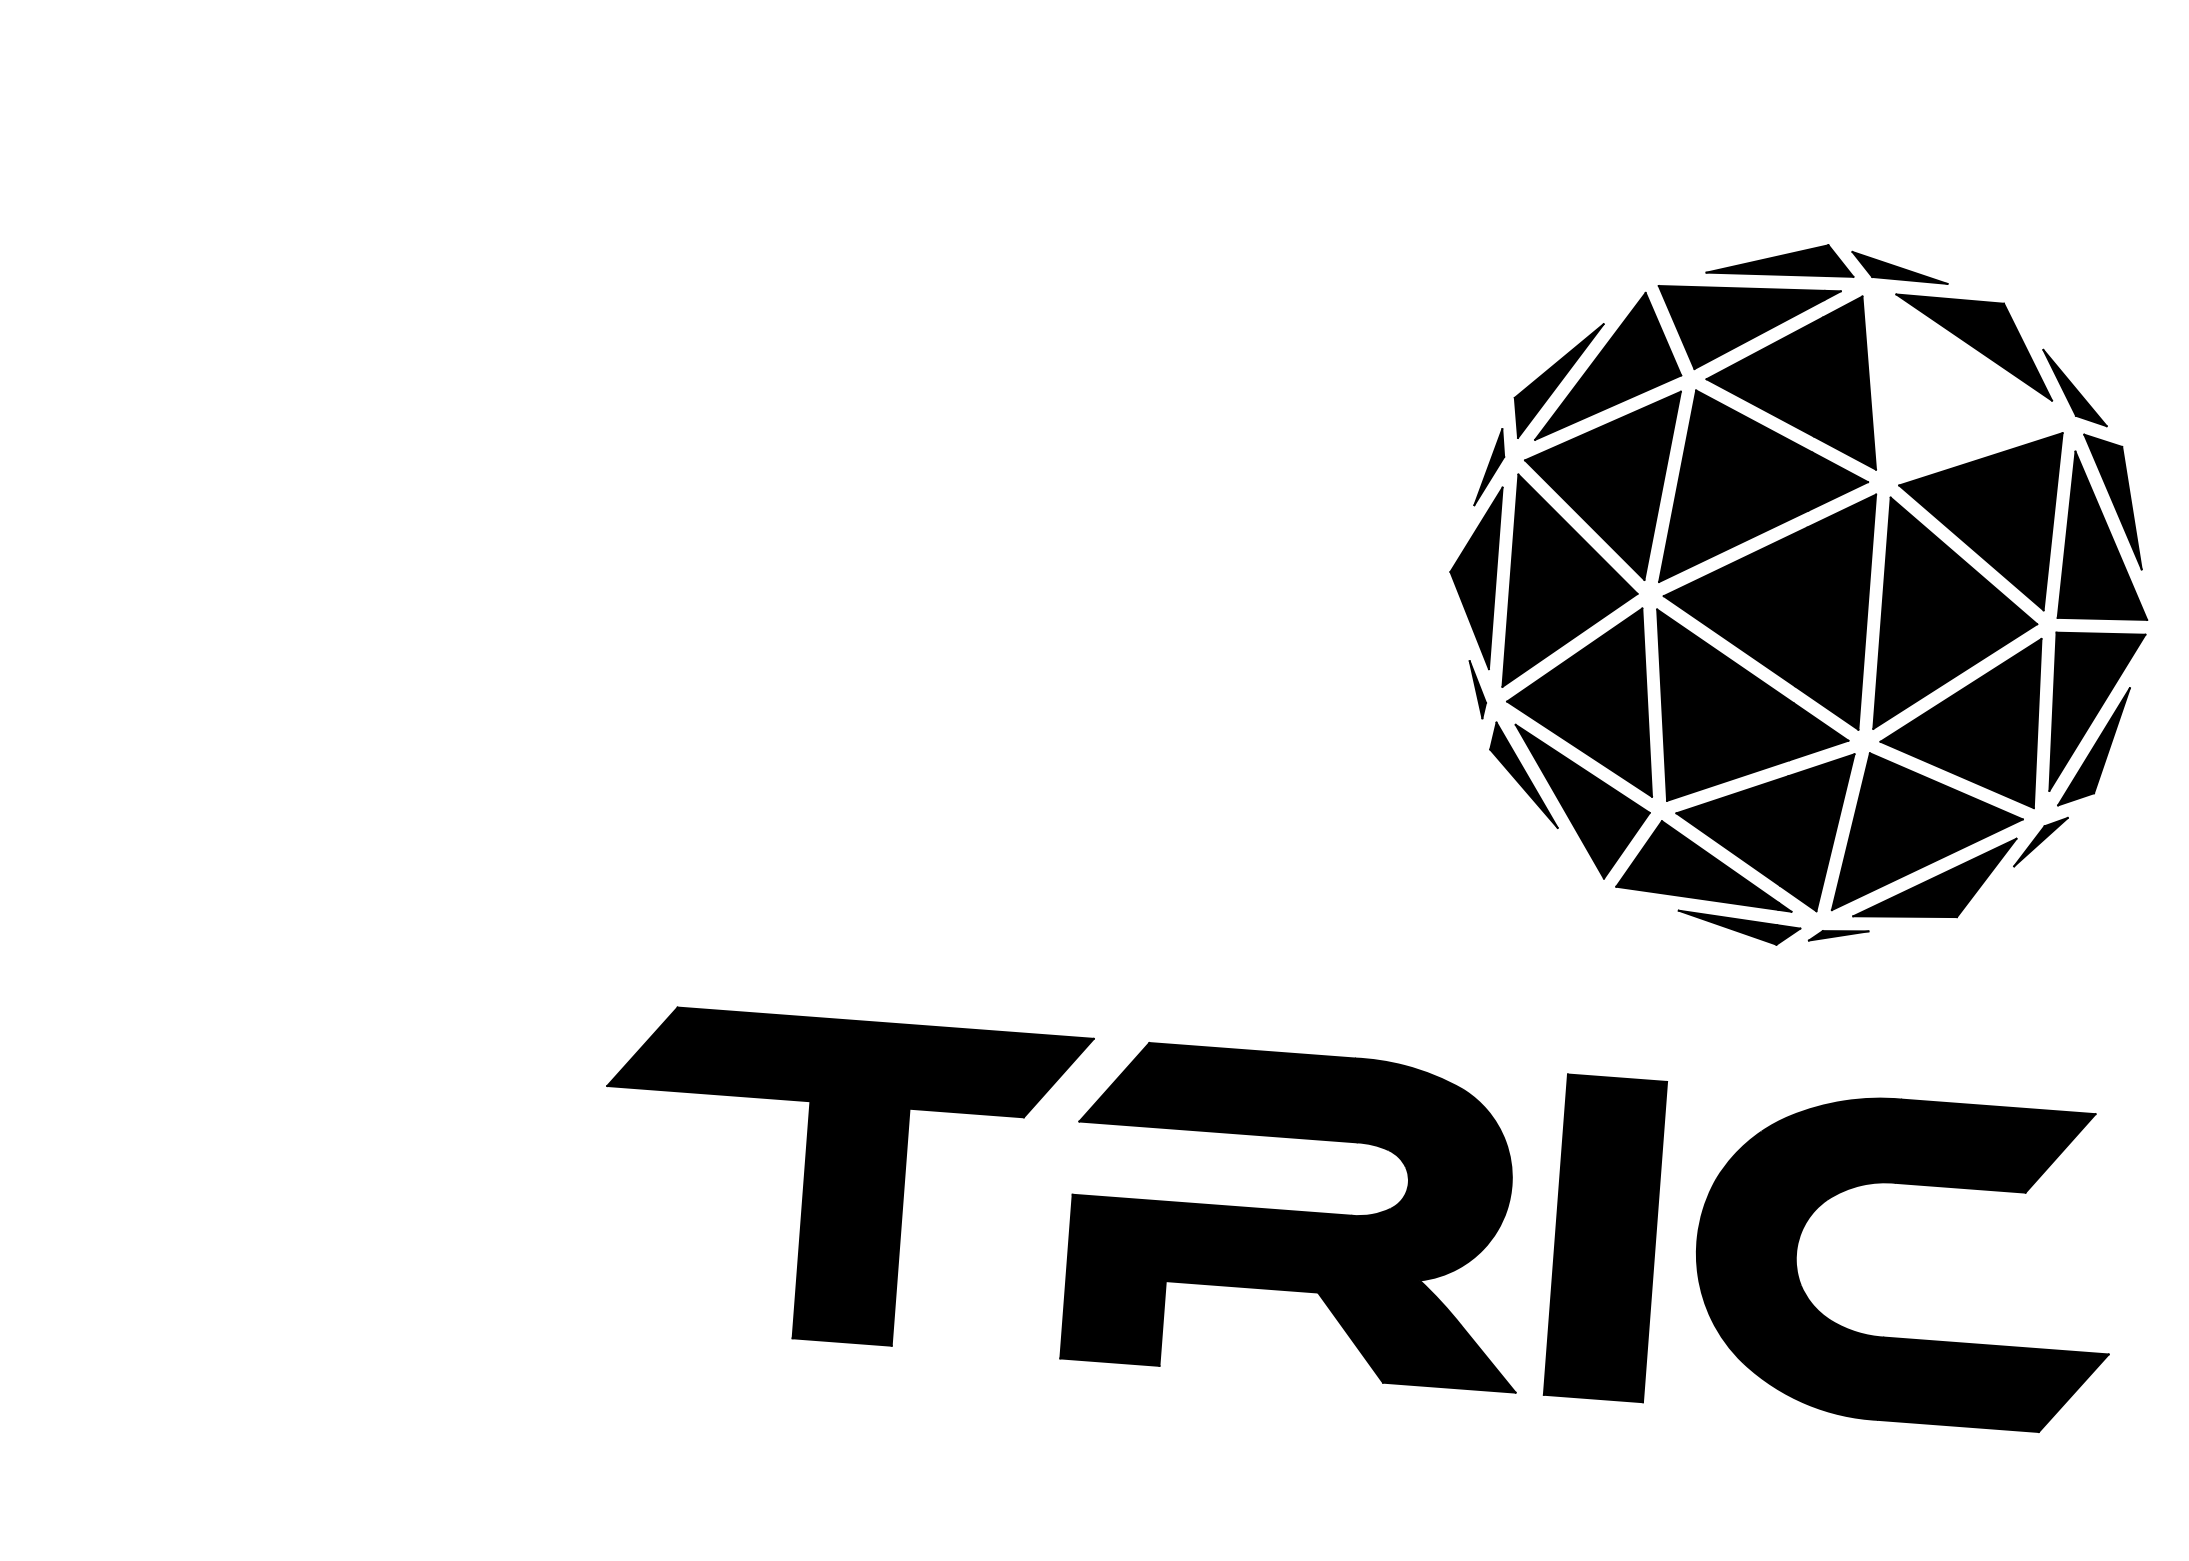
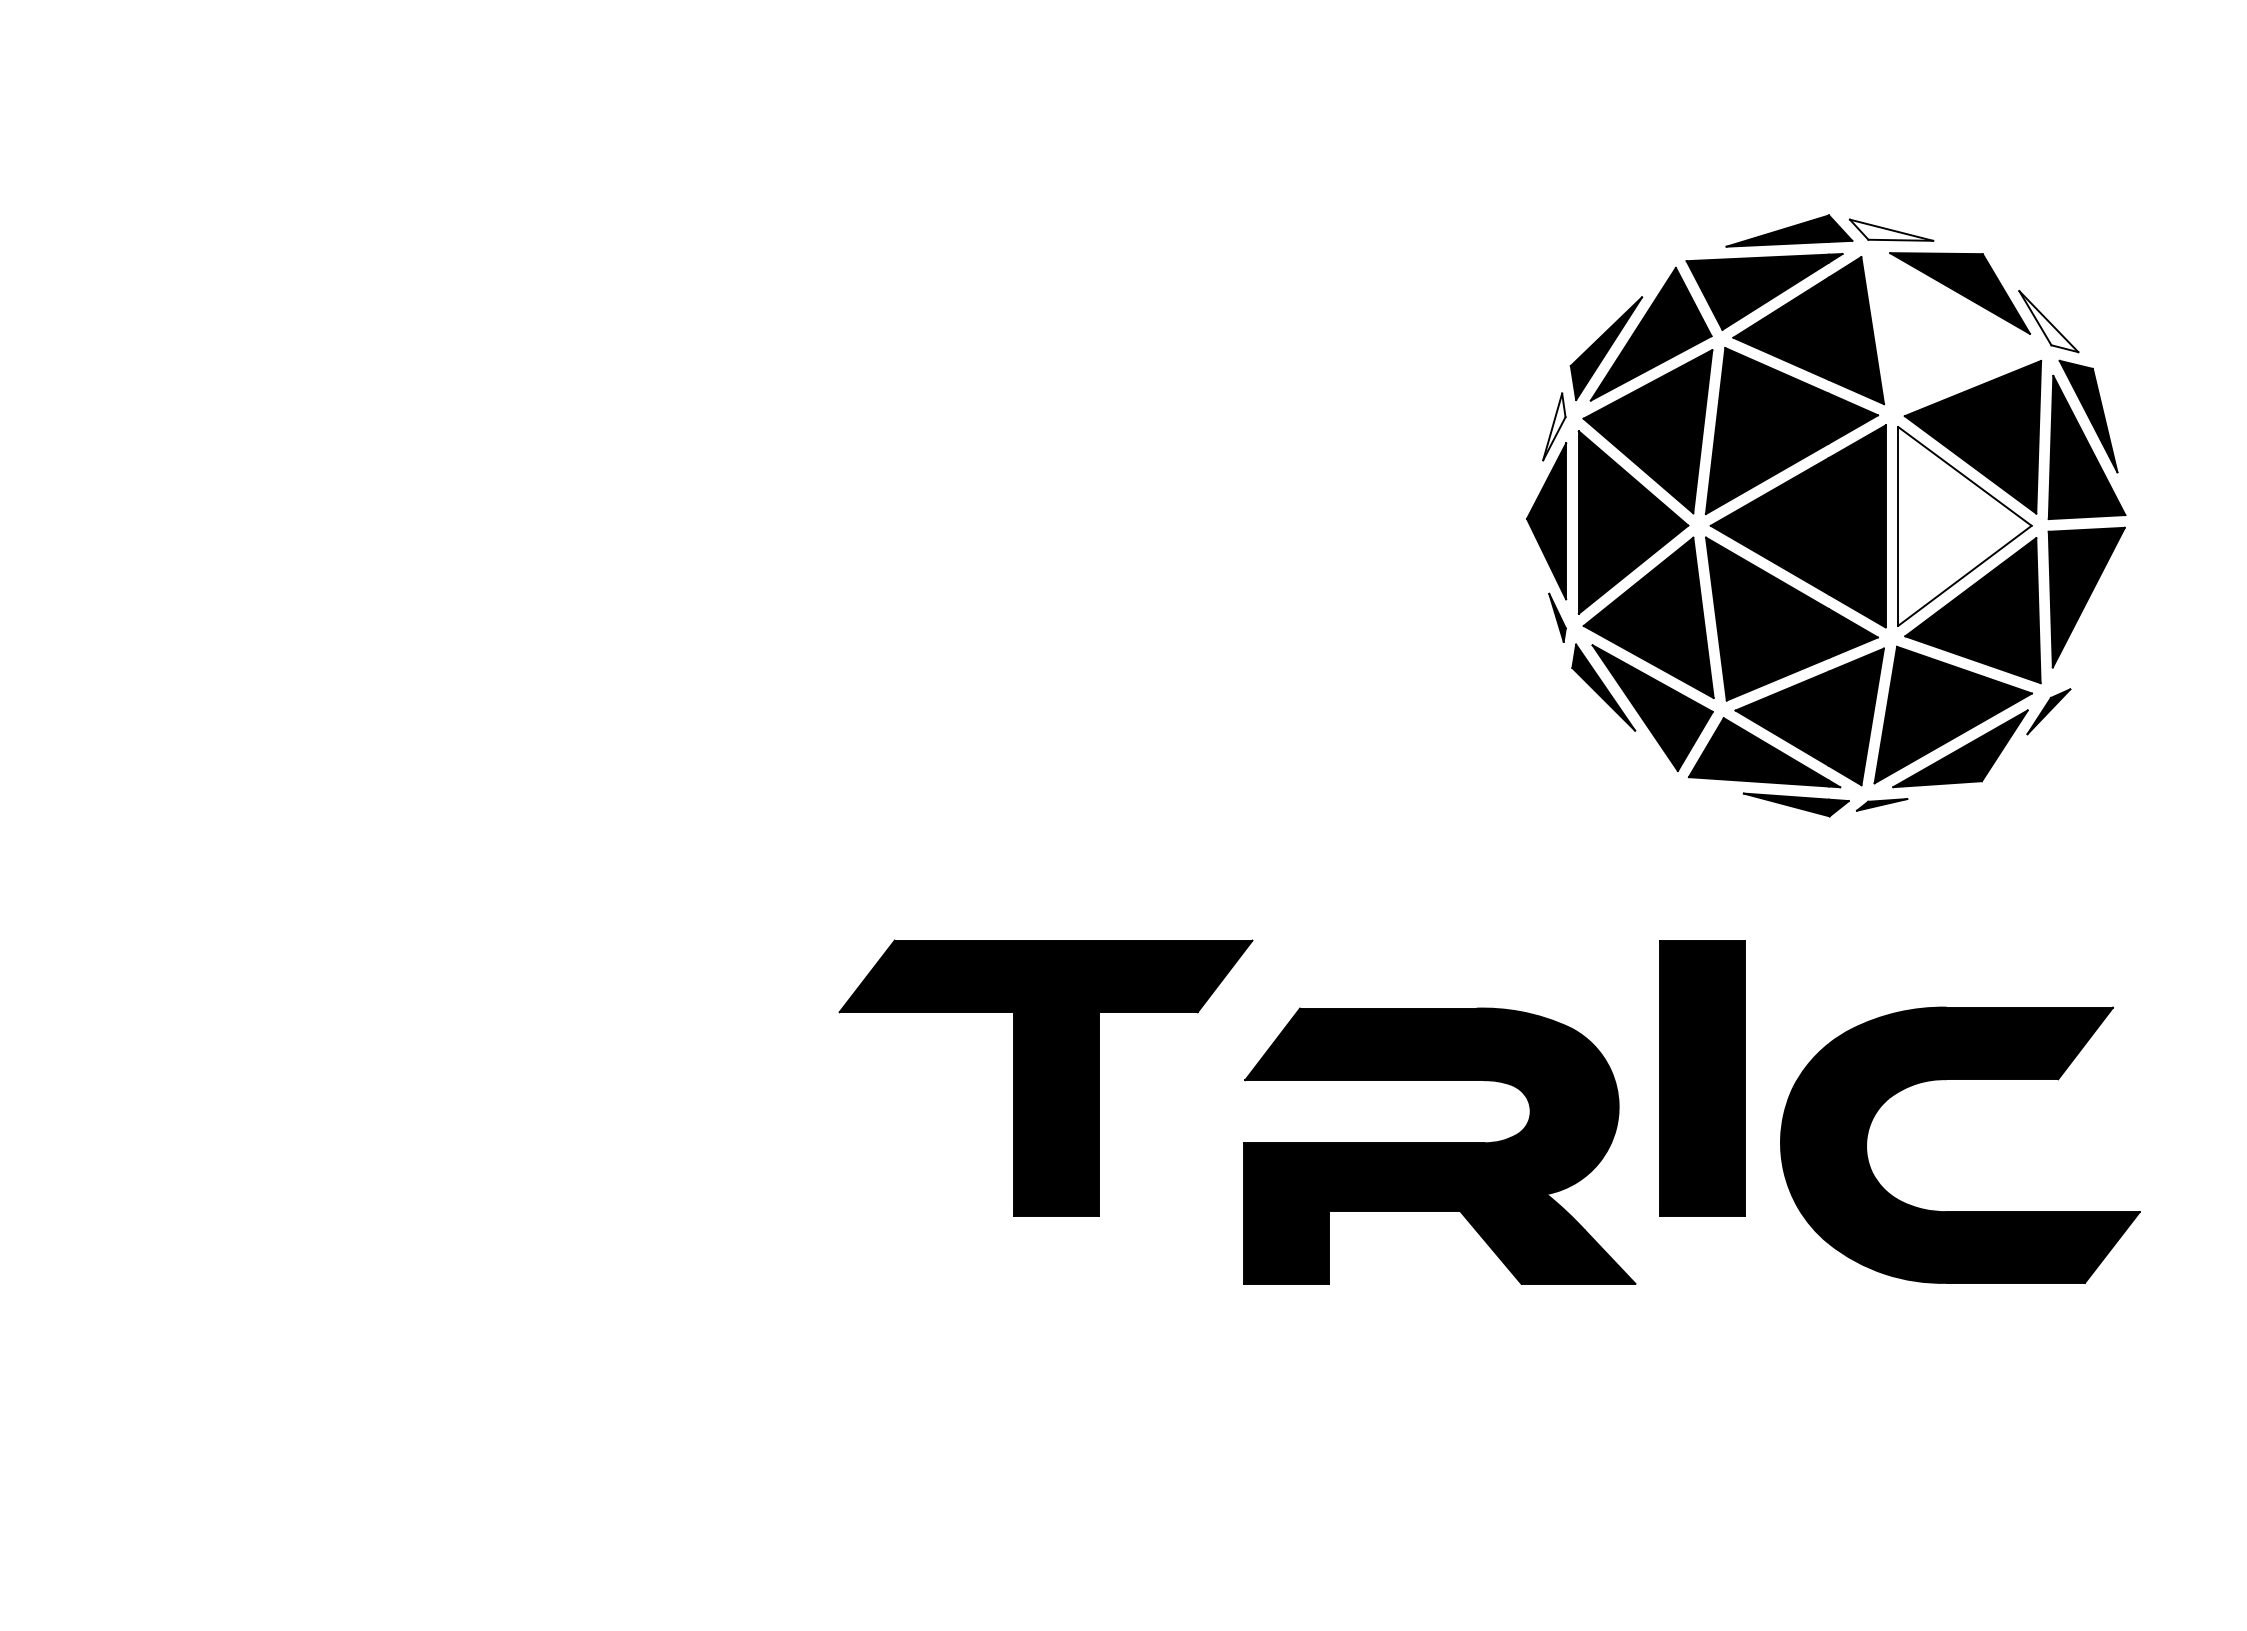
fill: (1899, 267) -> (1891, 229), removed
fill: (2074, 387) -> (2048, 321), removed
fill: (1490, 466) -> (1554, 426), removed
fill: (1958, 619) -> (1964, 526), removed
part: (2093, 746) -> (2087, 626), removed
part: (1911, 1184) -> (1960, 1079), moved
part: (1299, 1214) -> (1439, 1145), moved

